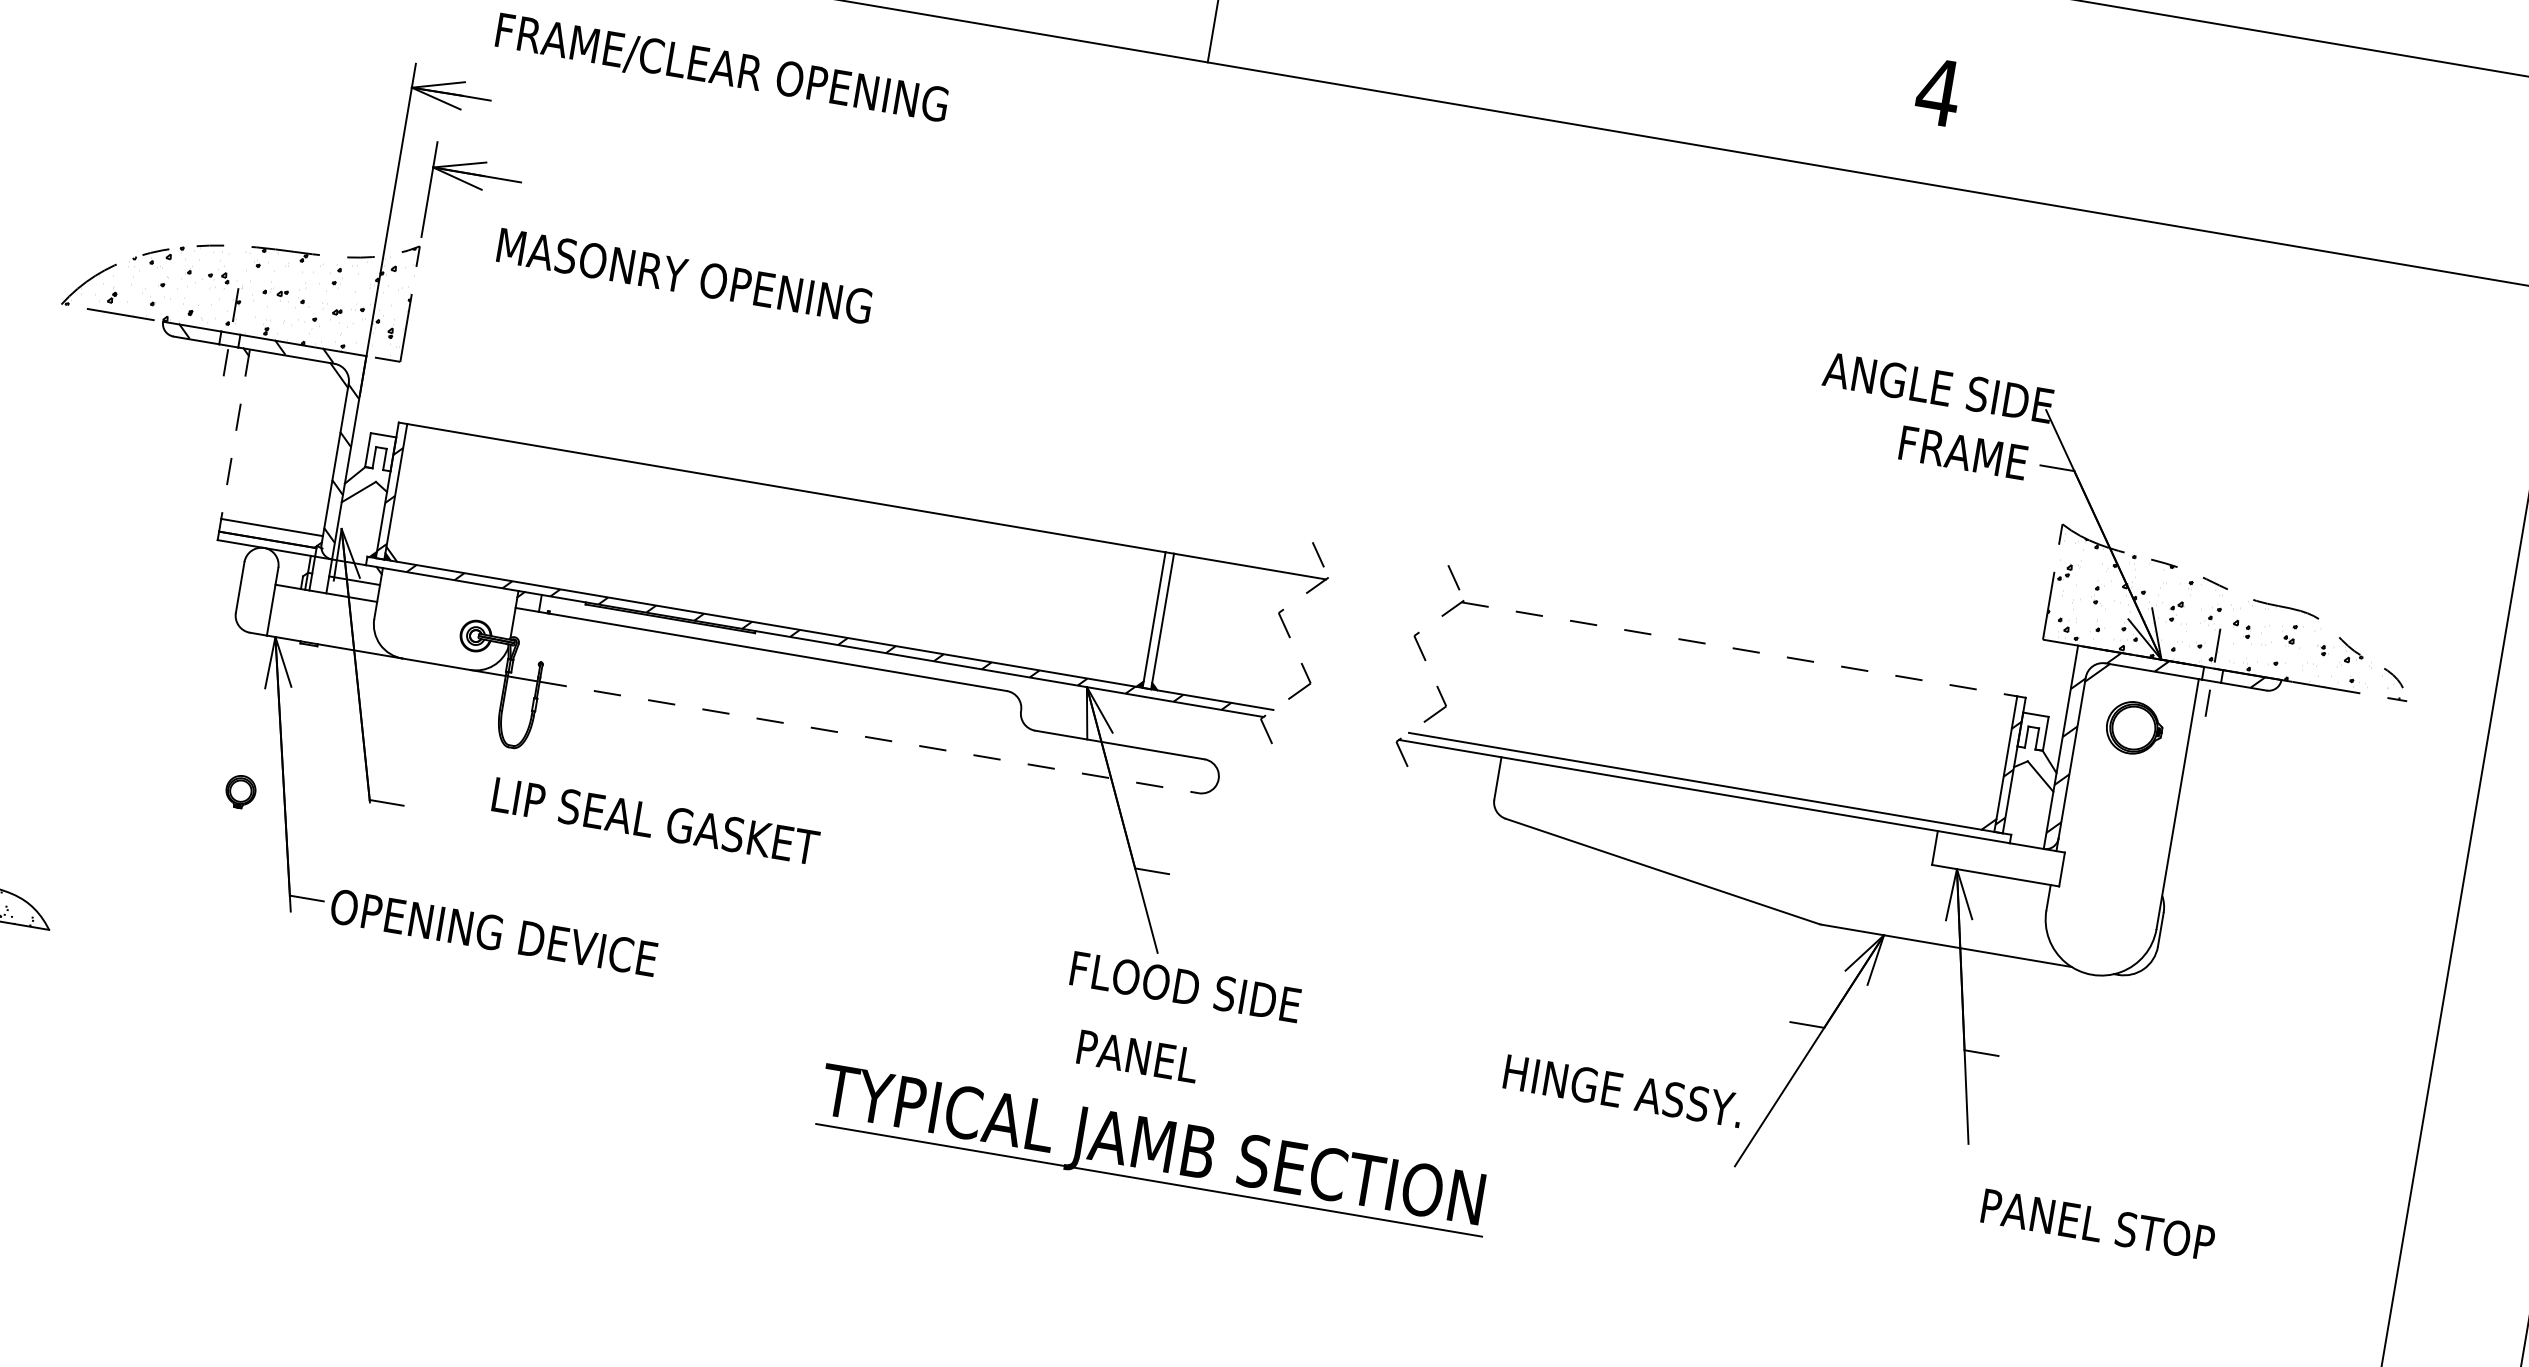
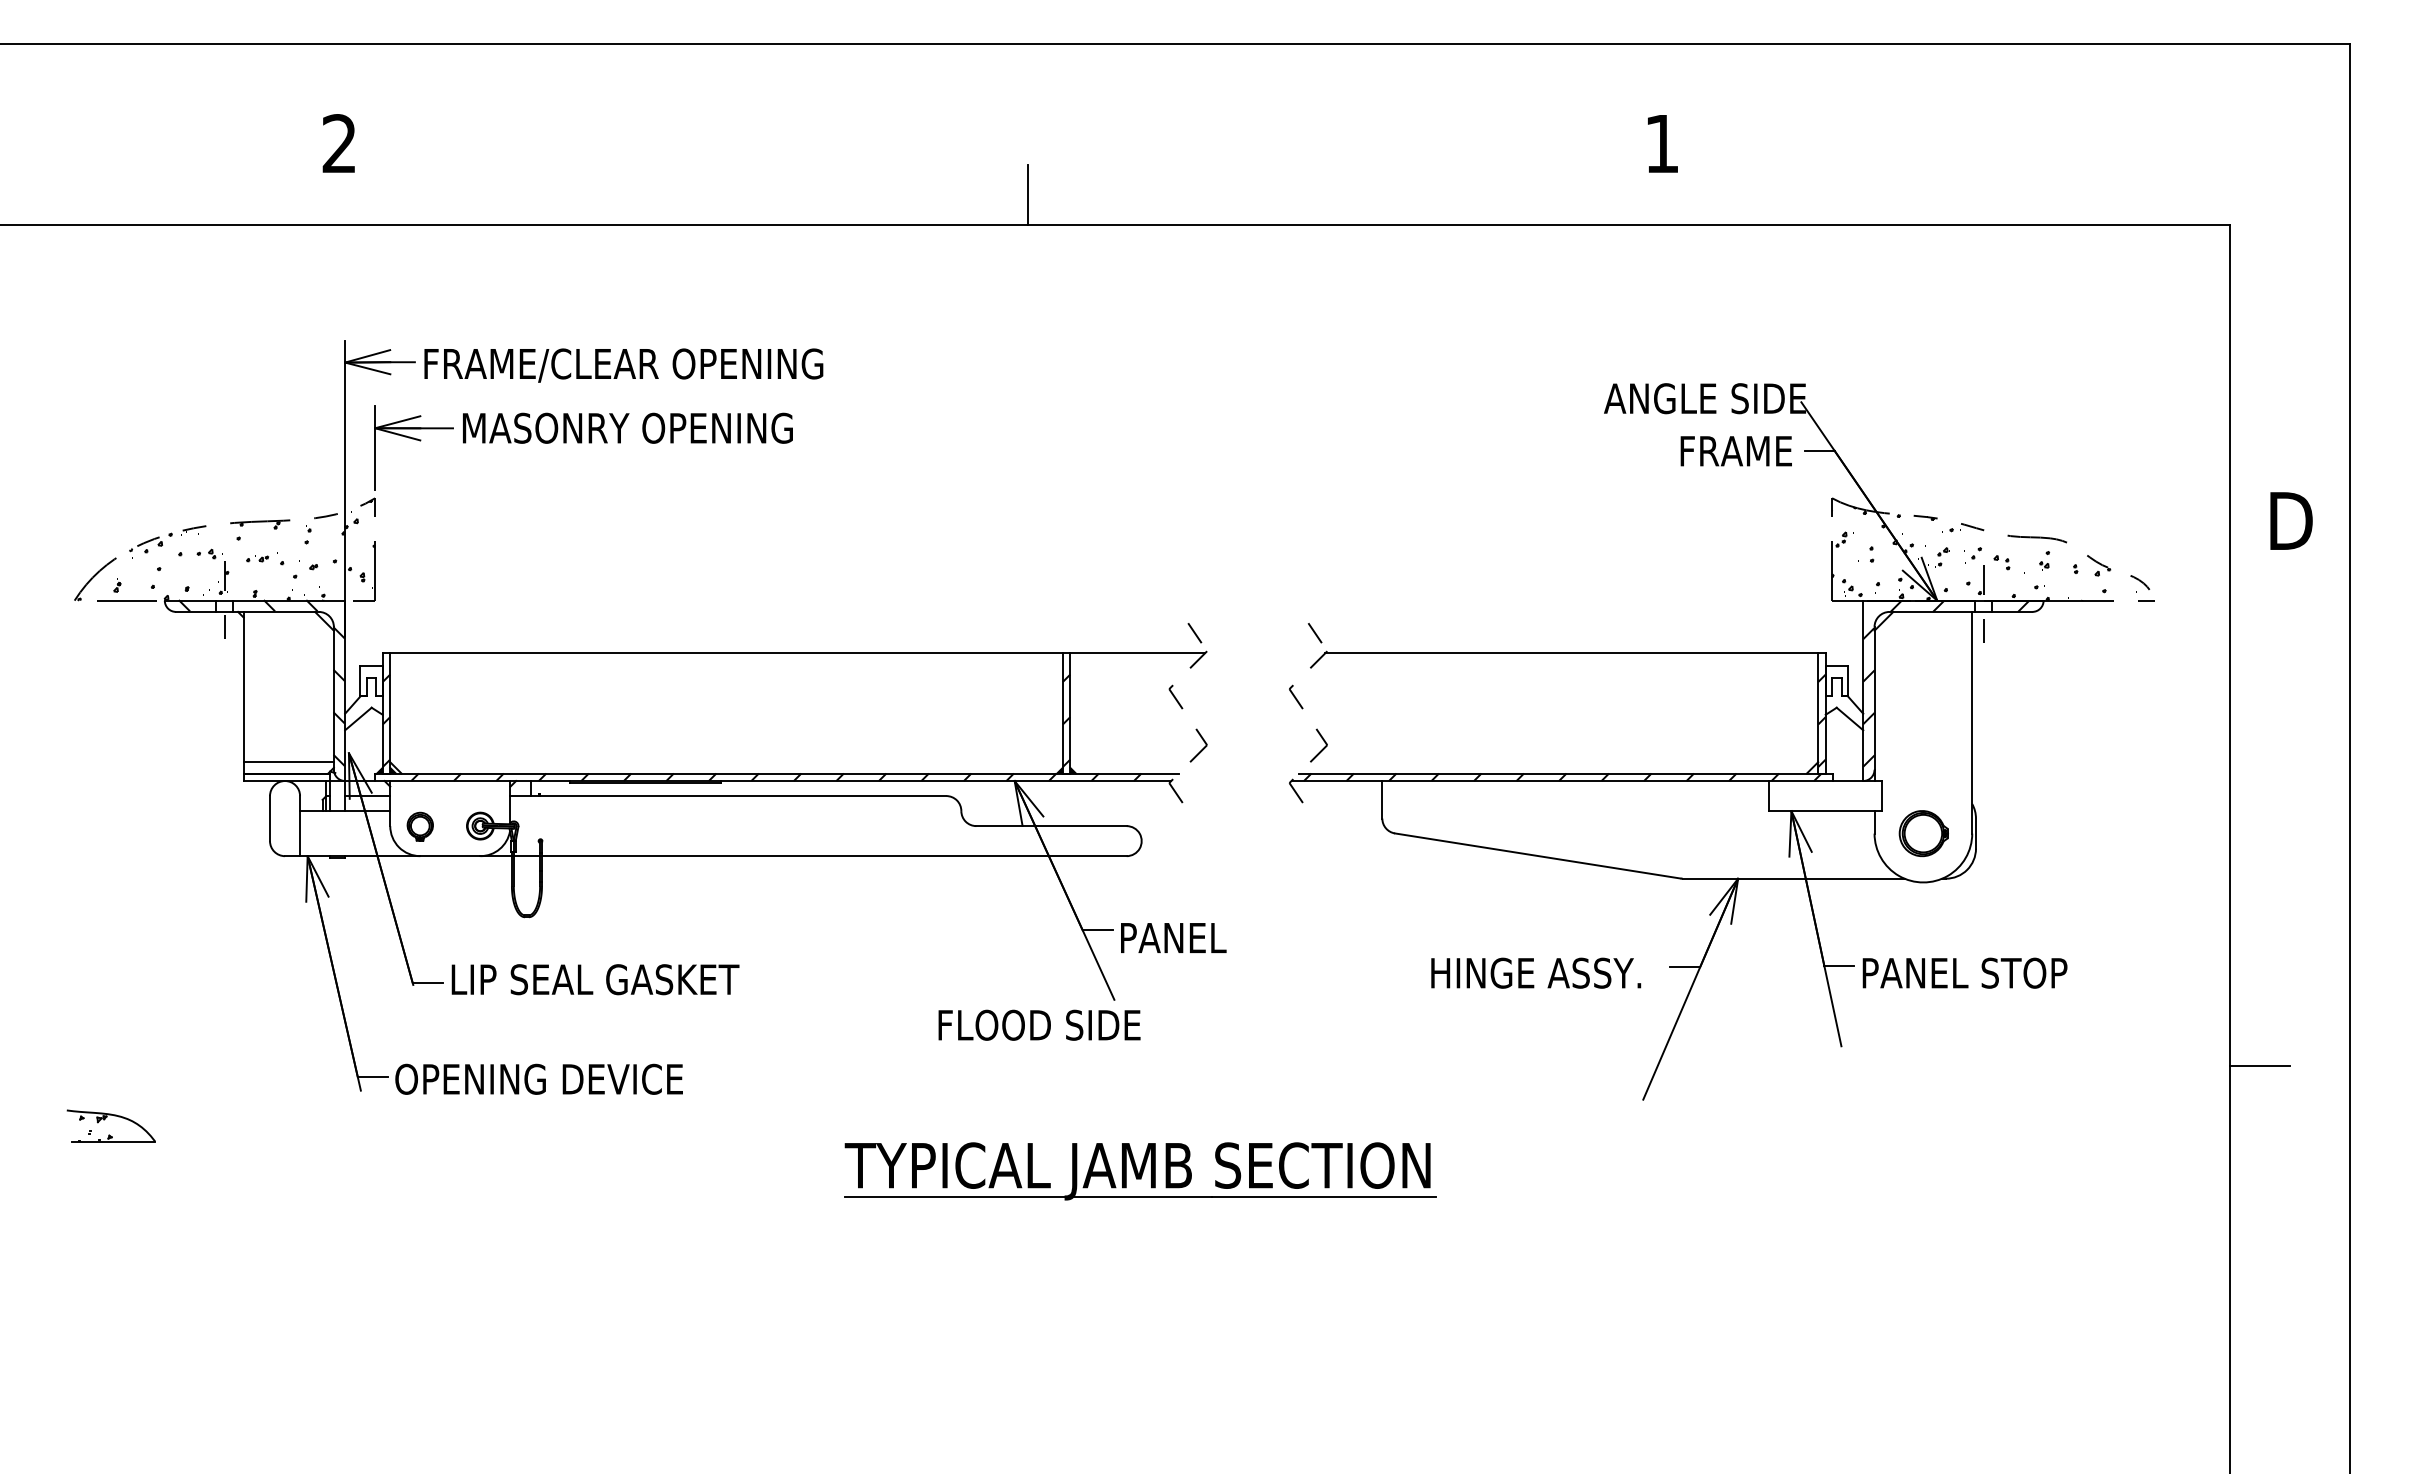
text: (721, 69) -> (623, 365), moved
text: (1937, 91) -> (1661, 143), 4 -> 1
text: (684, 275) -> (627, 427), moved
line: (235, 434) -> (243, 687), dashed -> solid
hatch: (1156, 628) -> (1066, 720), added
line: (1740, 649) -> (1572, 653), dashed -> solid
part: (2134, 727) -> (1923, 833), moved
line: (869, 737) -> (834, 856), dashed -> solid
hatch: (1705, 787) -> (1562, 777), added
part: (239, 791) -> (419, 826), moved
text: (655, 821) -> (595, 979), moved
text: (1185, 986) -> (1039, 1024), moved
text: (1138, 1055) -> (1173, 937), moved
text: (1623, 1090) -> (1536, 972), moved
text: (2097, 1223) -> (1964, 972), moved
line: (2437, 1246) -> (2260, 1066), added

